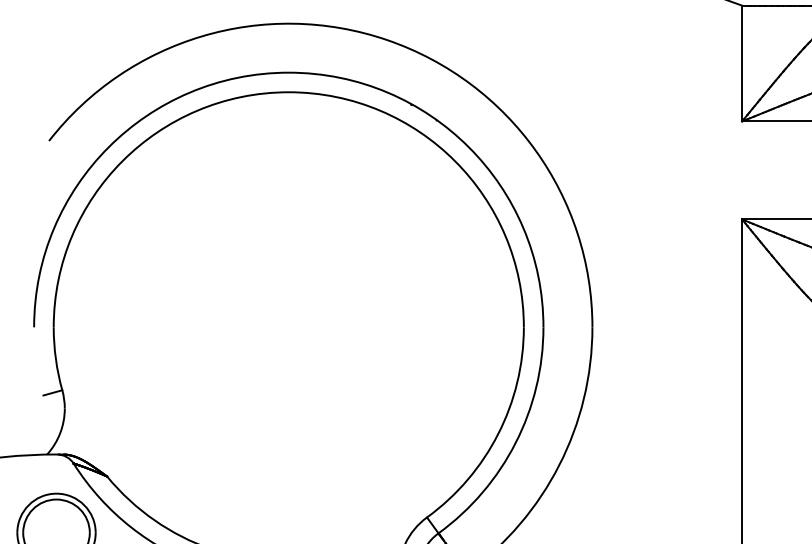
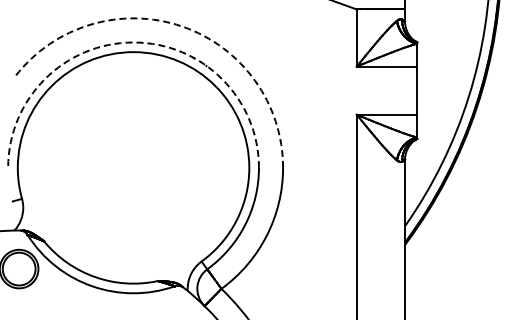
arc: (388, 40) -> (182, 26), solid -> dashed
arc: (288, 72) -> (133, 42), solid -> dashed

